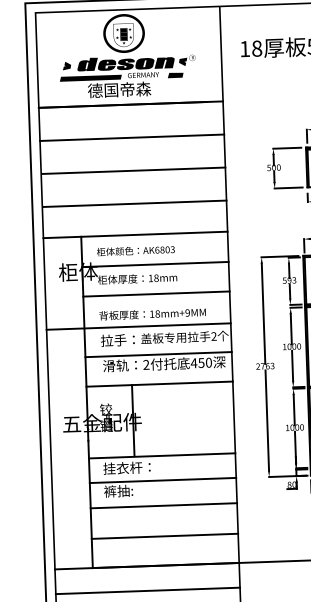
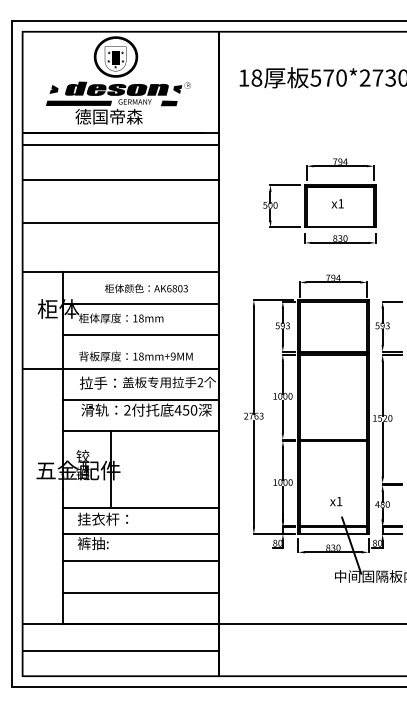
line: (131, 138) -> (120, 145), moved
line: (133, 170) -> (120, 180), moved
line: (134, 203) -> (120, 223), moved
text: (135, 250) -> (146, 288), moved

